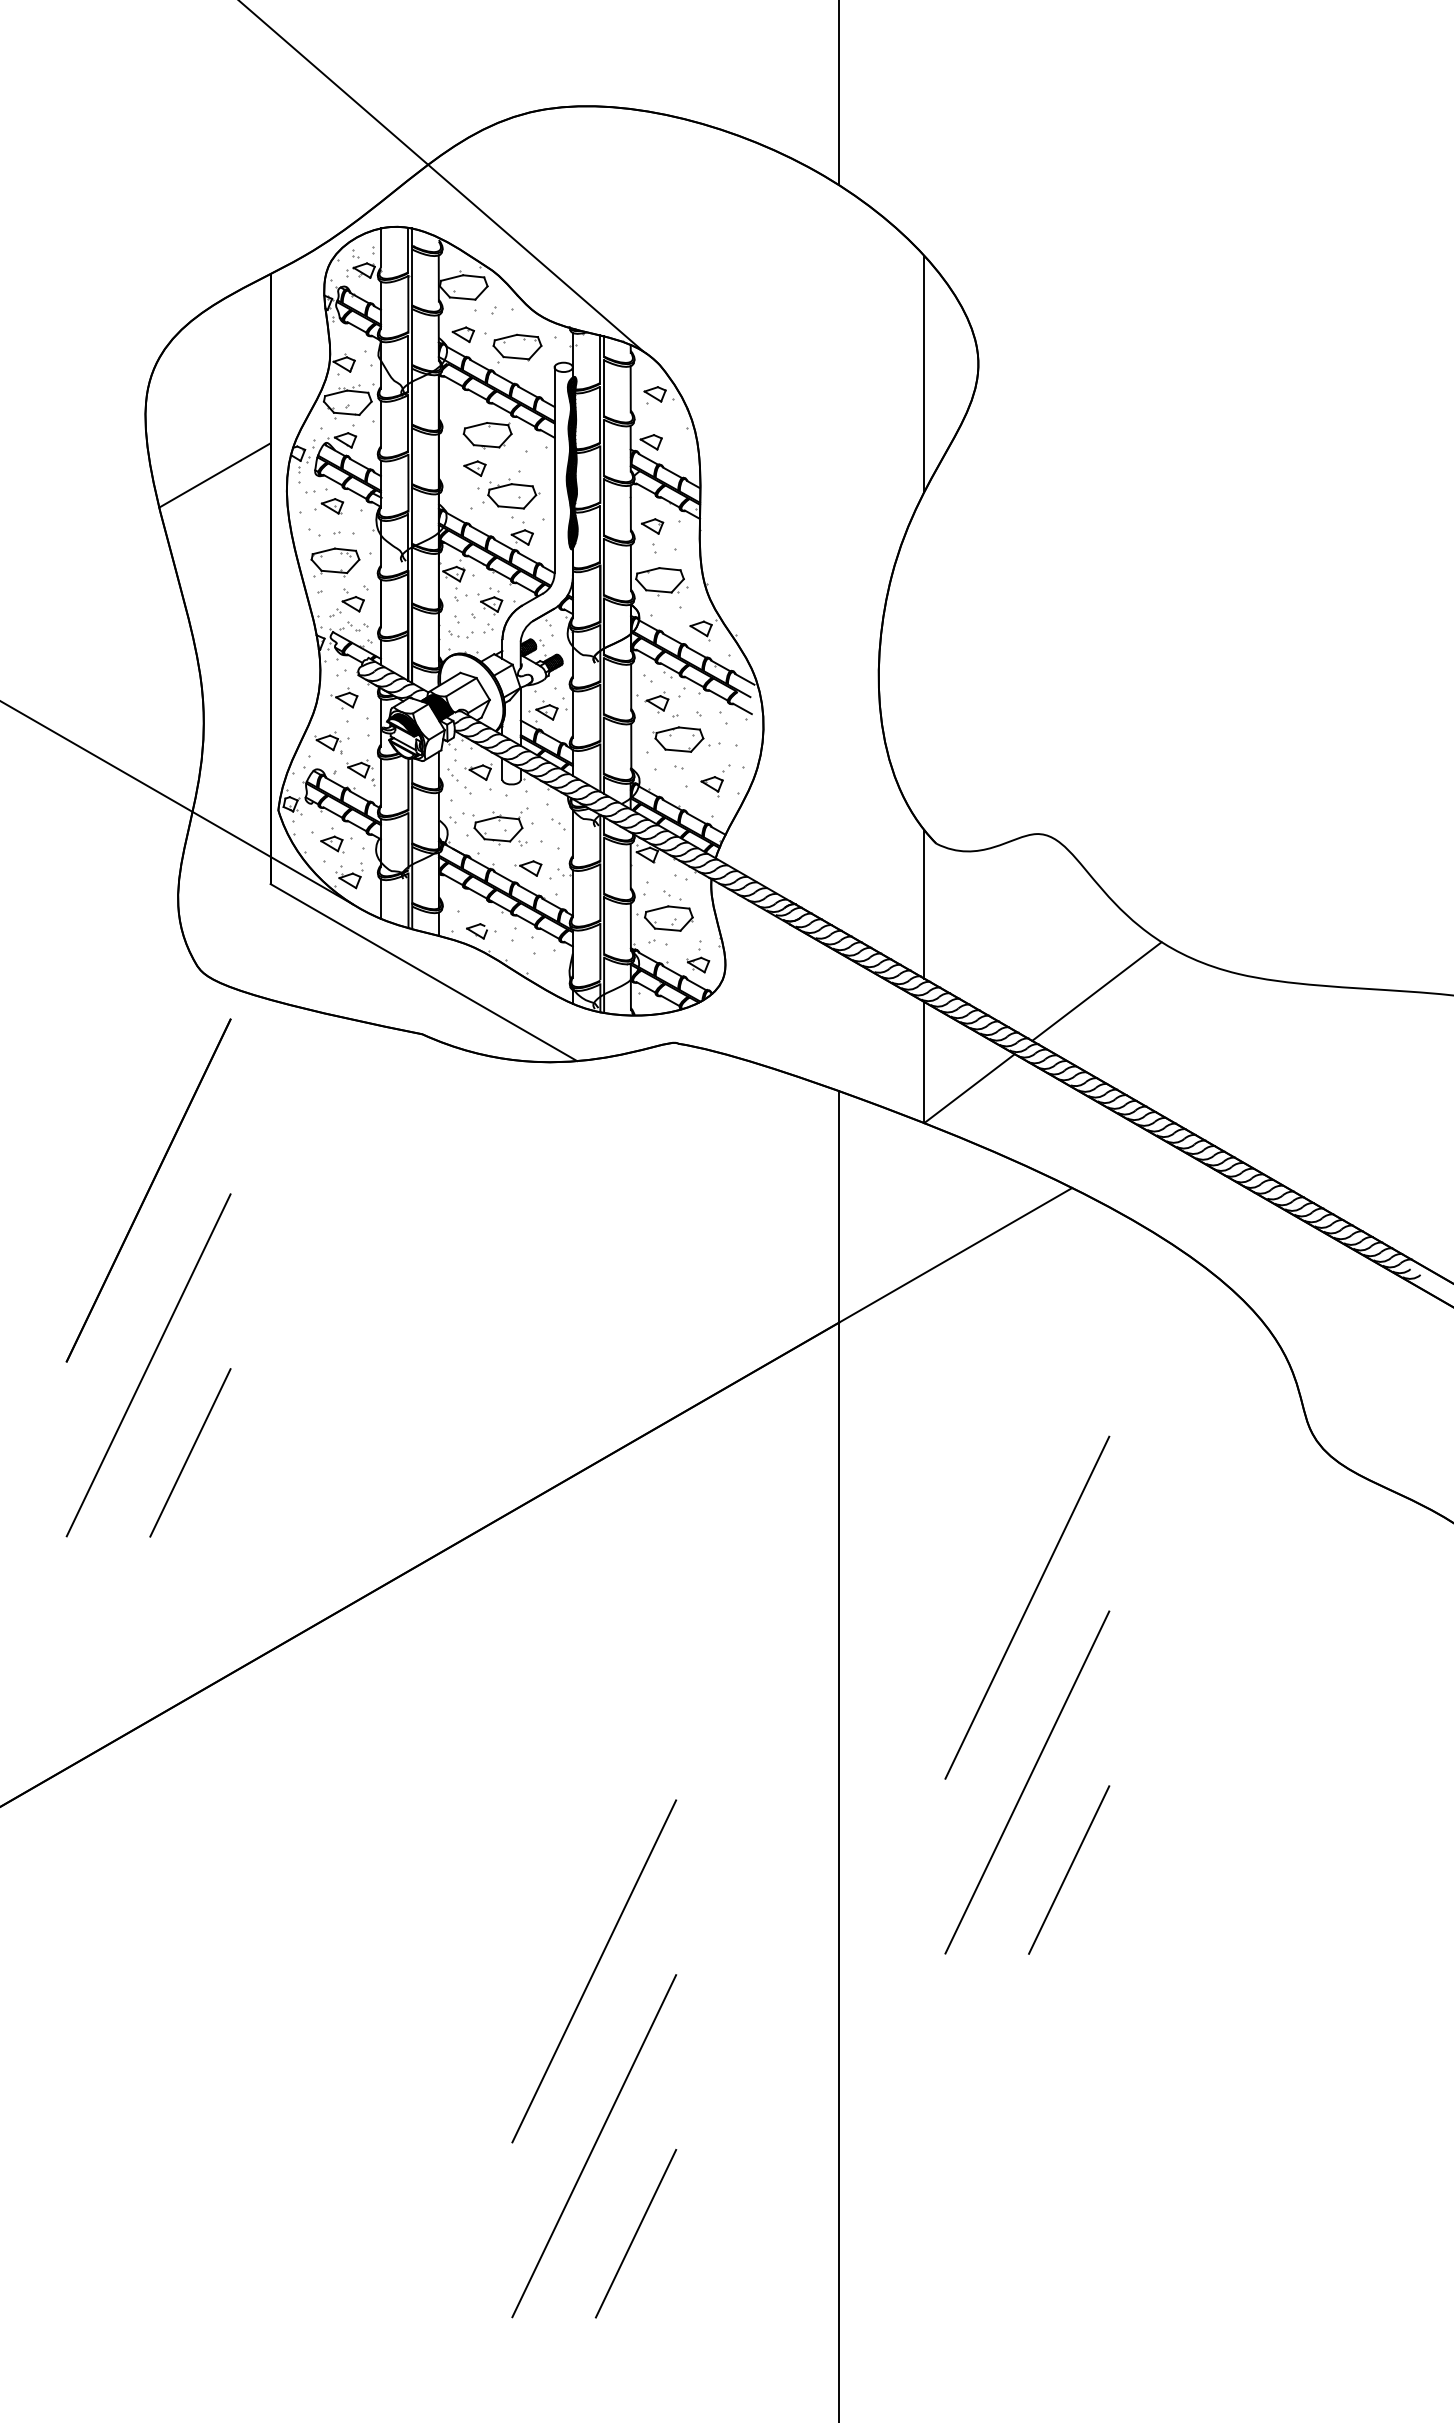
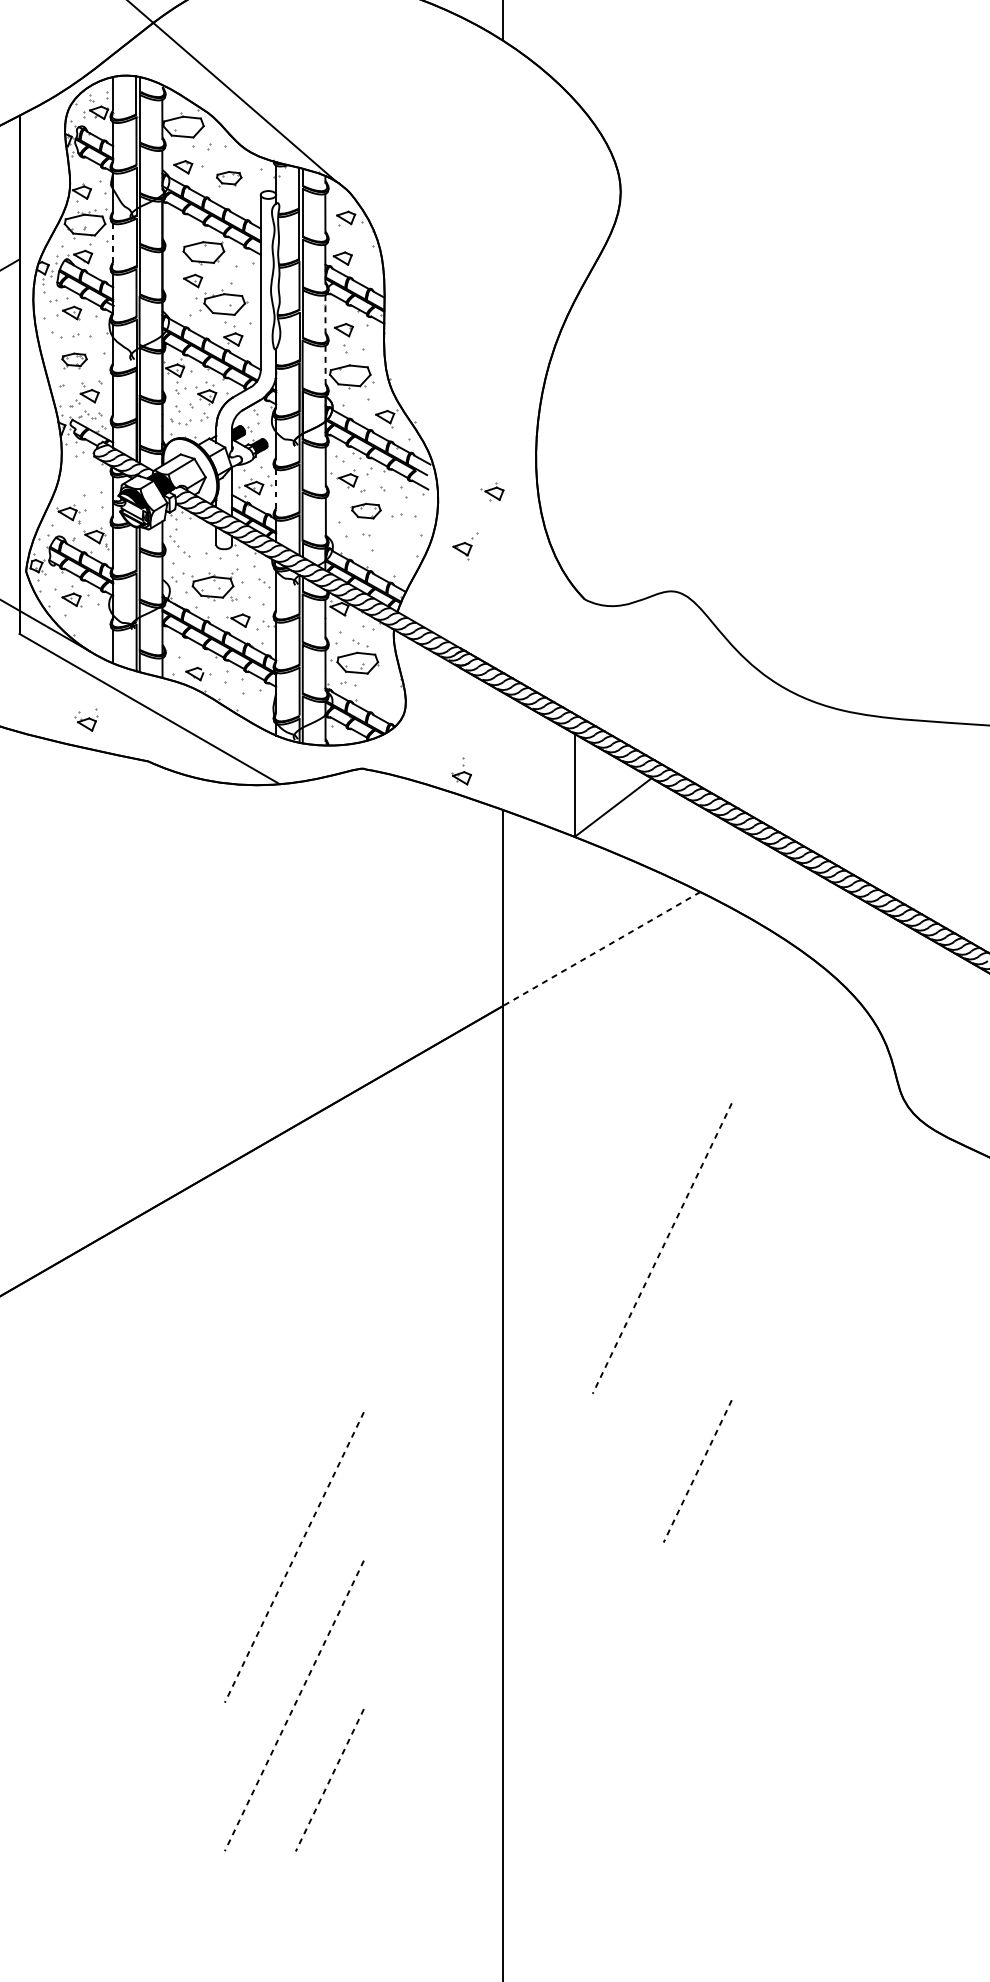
part: (517, 348) -> (229, 178), size x0.6
line: (924, 373) -> (574, 200), removed
line: (380, 424) -> (112, 243), solid -> dashed
hatch: (571, 462) -> (275, 275), removed
line: (630, 508) -> (325, 314), solid -> dashed
part: (335, 562) -> (74, 360), size x0.6
line: (630, 568) -> (325, 365), solid -> dashed
part: (344, 698) -> (492, 492), moved
line: (572, 714) -> (275, 489), solid -> dashed
part: (678, 739) -> (365, 511), size x0.7
part: (478, 771) -> (196, 538), removed
part: (715, 780) -> (465, 545), moved
part: (349, 875) -> (86, 720), moved
line: (924, 904) -> (574, 651), removed
part: (698, 956) -> (461, 770), moved
line: (1096, 991) -> (721, 725), removed
line: (955, 1255) -> (601, 949), solid -> dashed
line: (1027, 1607) -> (662, 1248), solid -> dashed
line: (1027, 1782) -> (662, 1396), removed
line: (1069, 1870) -> (698, 1471), solid -> dashed
line: (594, 1971) -> (294, 1557), solid -> dashed
line: (594, 2146) -> (294, 1706), solid -> dashed
line: (636, 2233) -> (330, 1780), solid -> dashed

